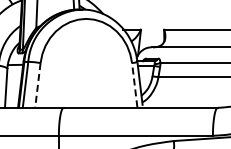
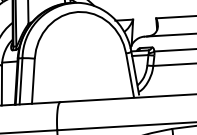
line: (134, 84) -> (129, 74), dashed -> solid
line: (37, 85) -> (33, 81), dashed -> solid

